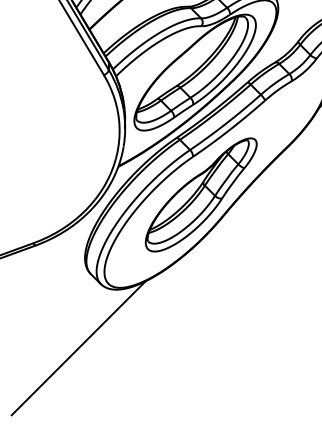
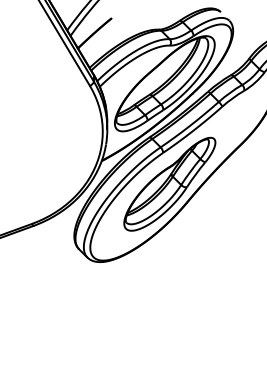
line: (79, 348) -> (69, 310), removed

